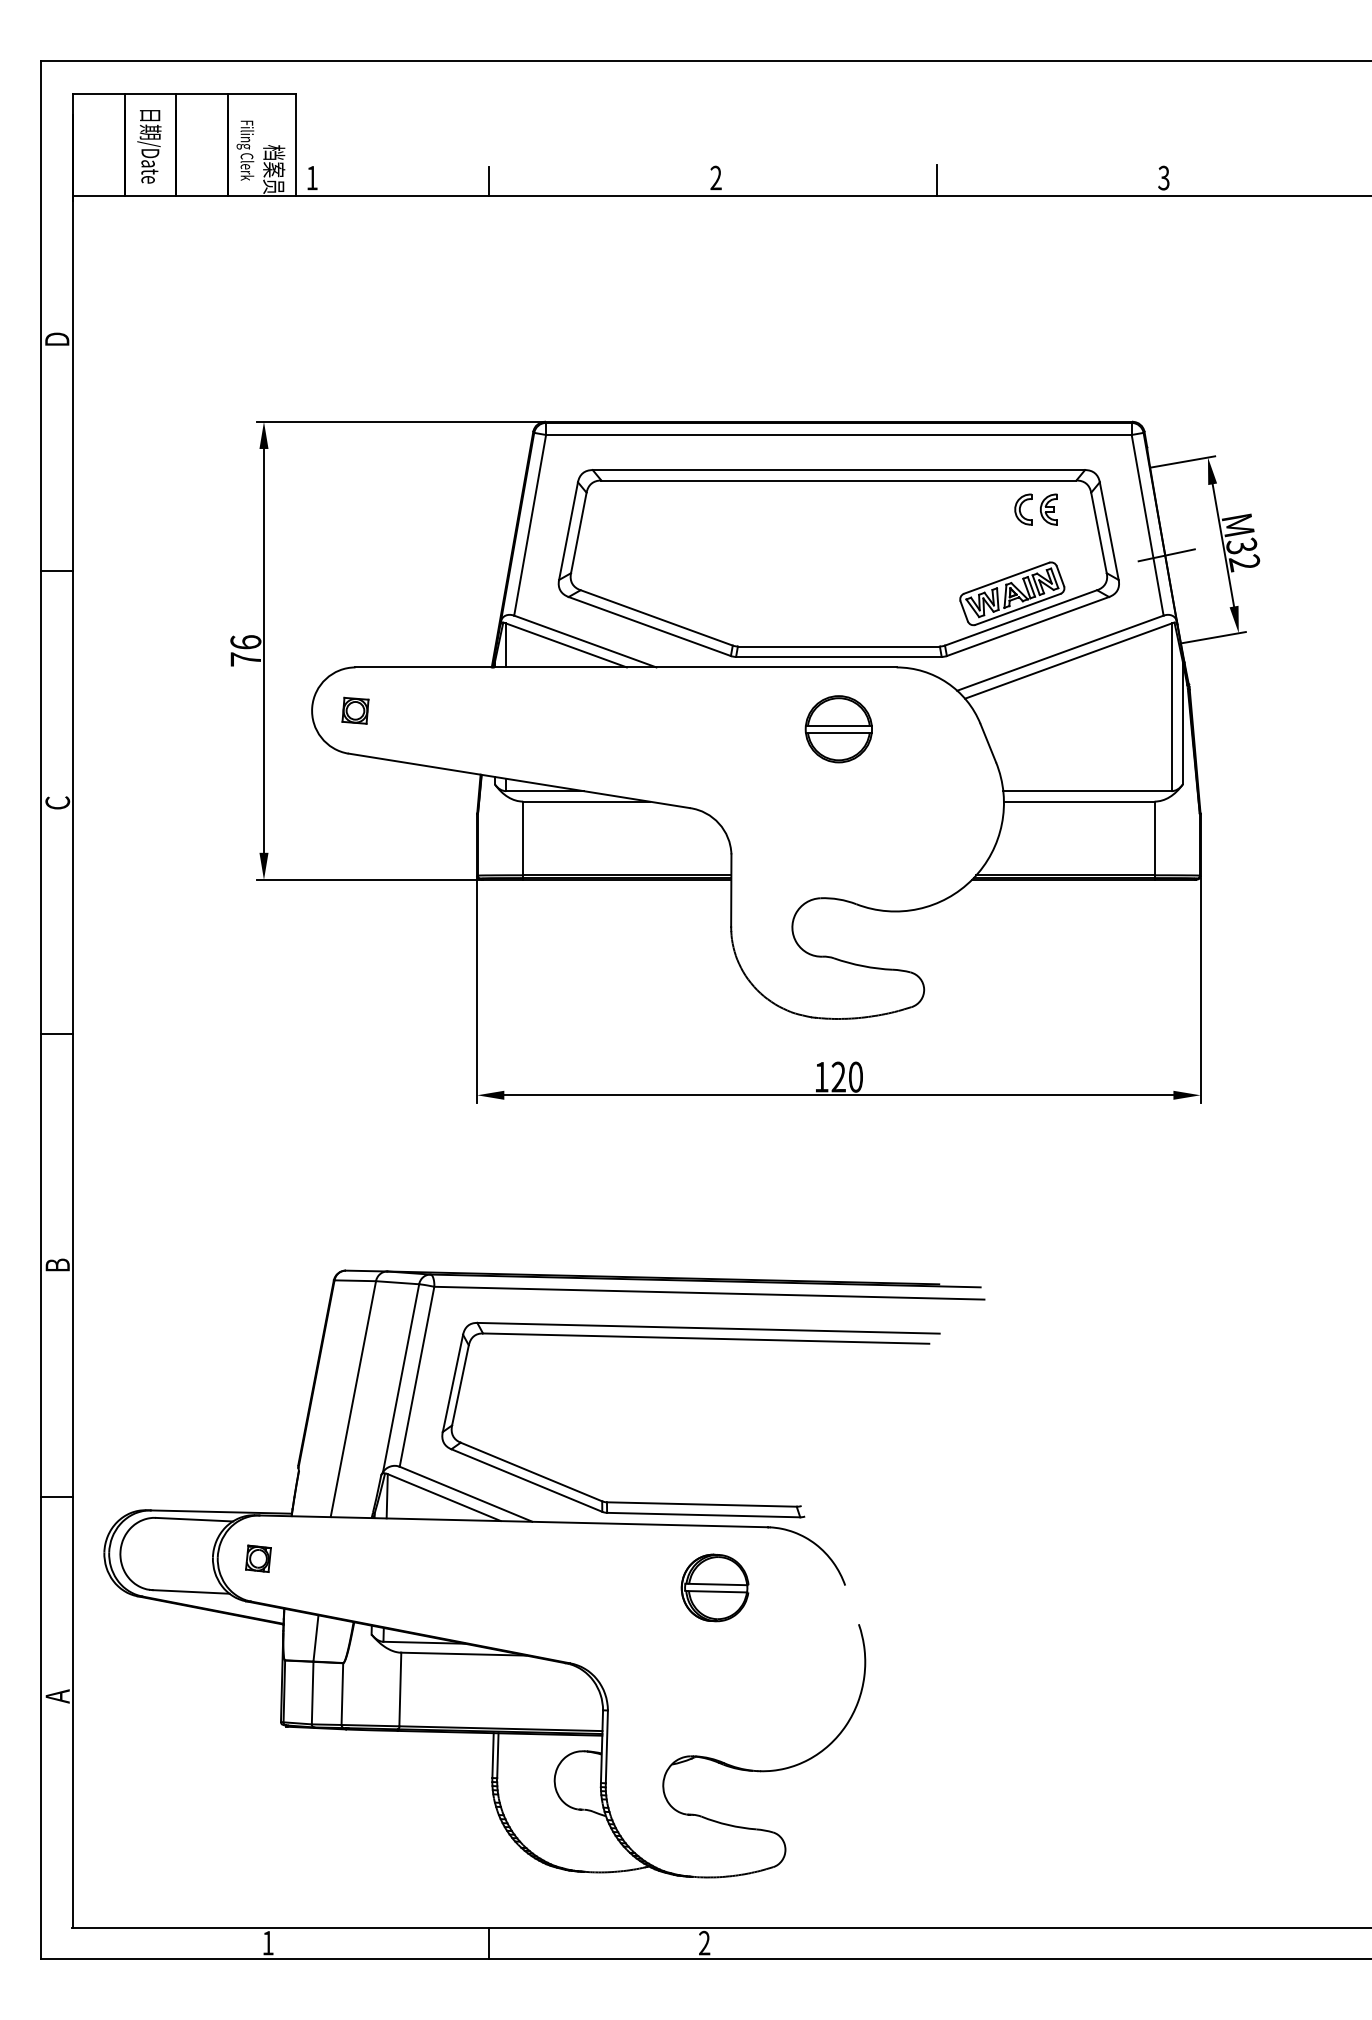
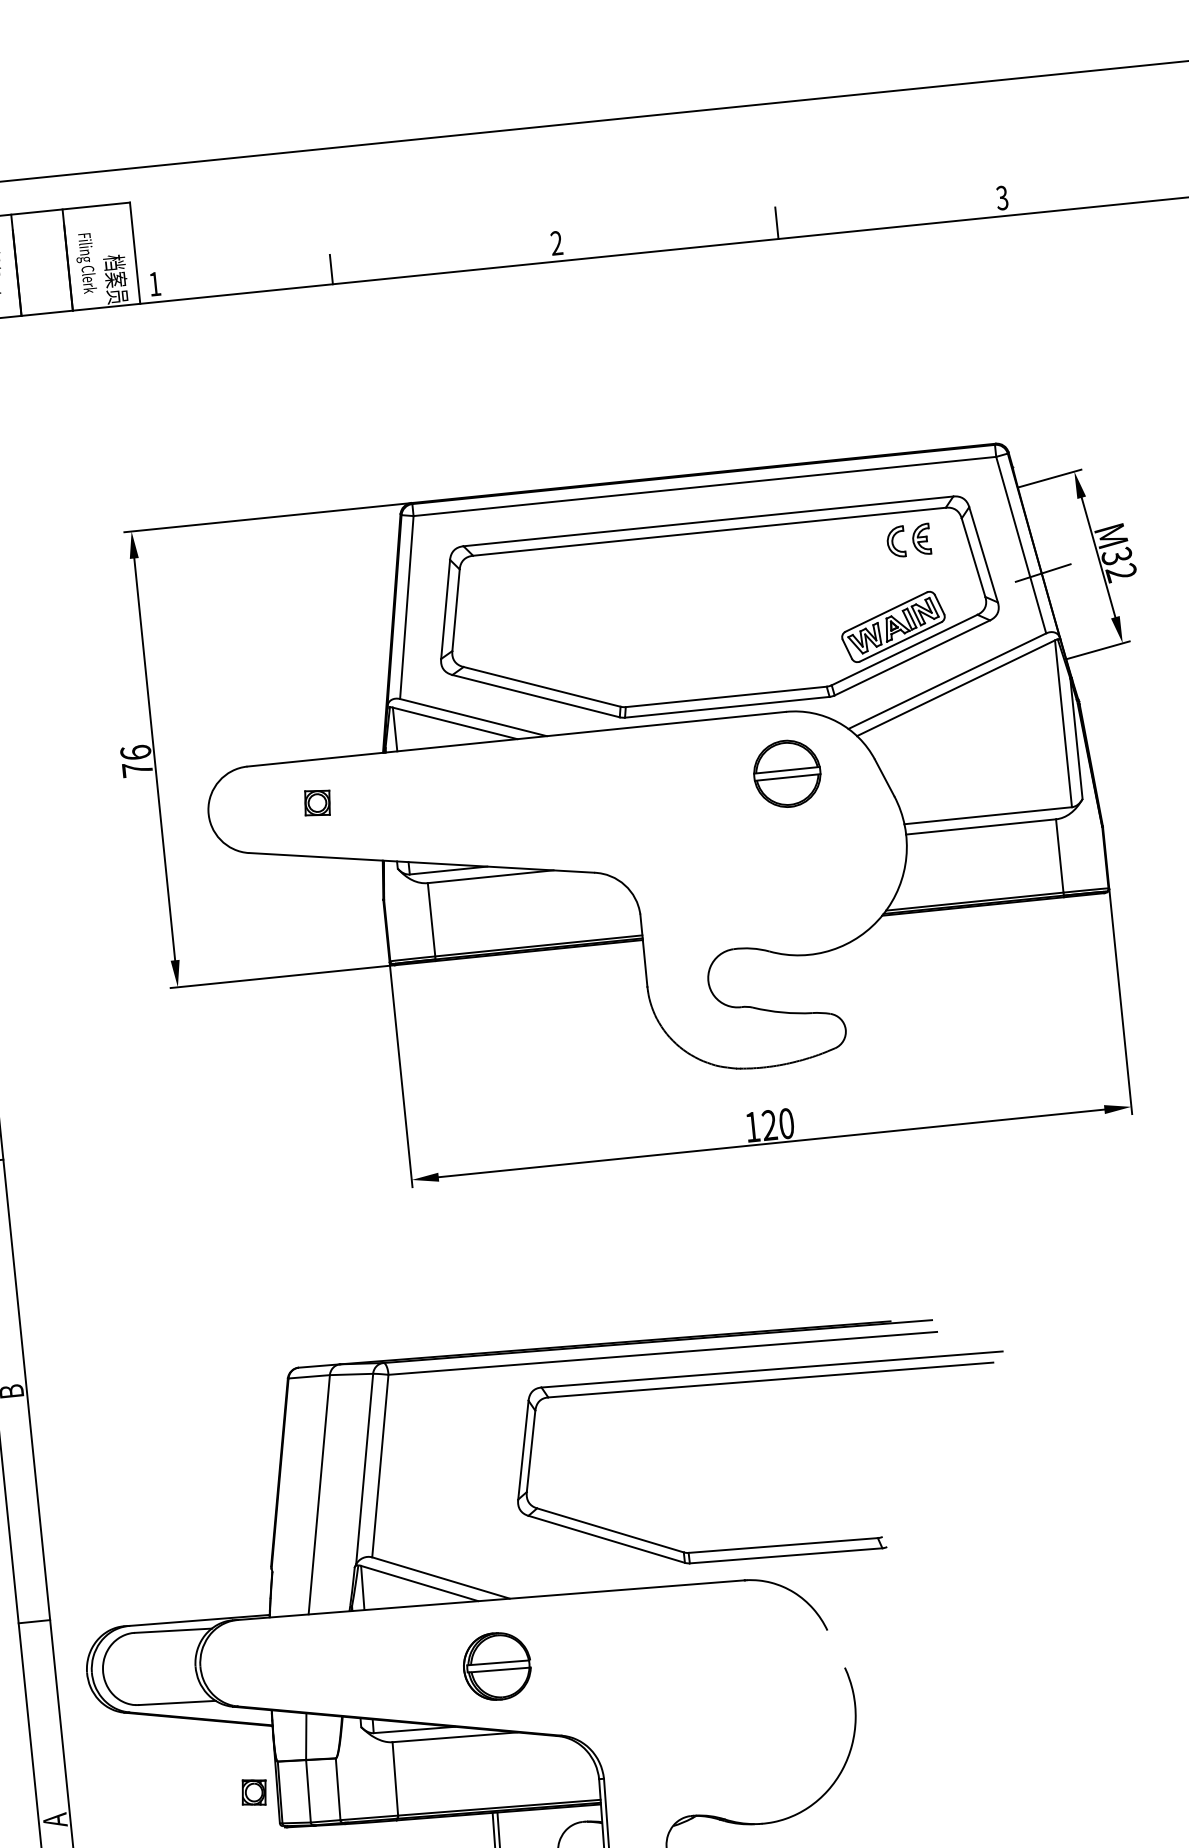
part: (355, 710) -> (317, 802), moved
part: (838, 729) -> (786, 774), moved
part: (690, 1339) -> (755, 1382), moved
part: (258, 1558) -> (254, 1792), moved
part: (714, 1587) -> (496, 1666), moved

